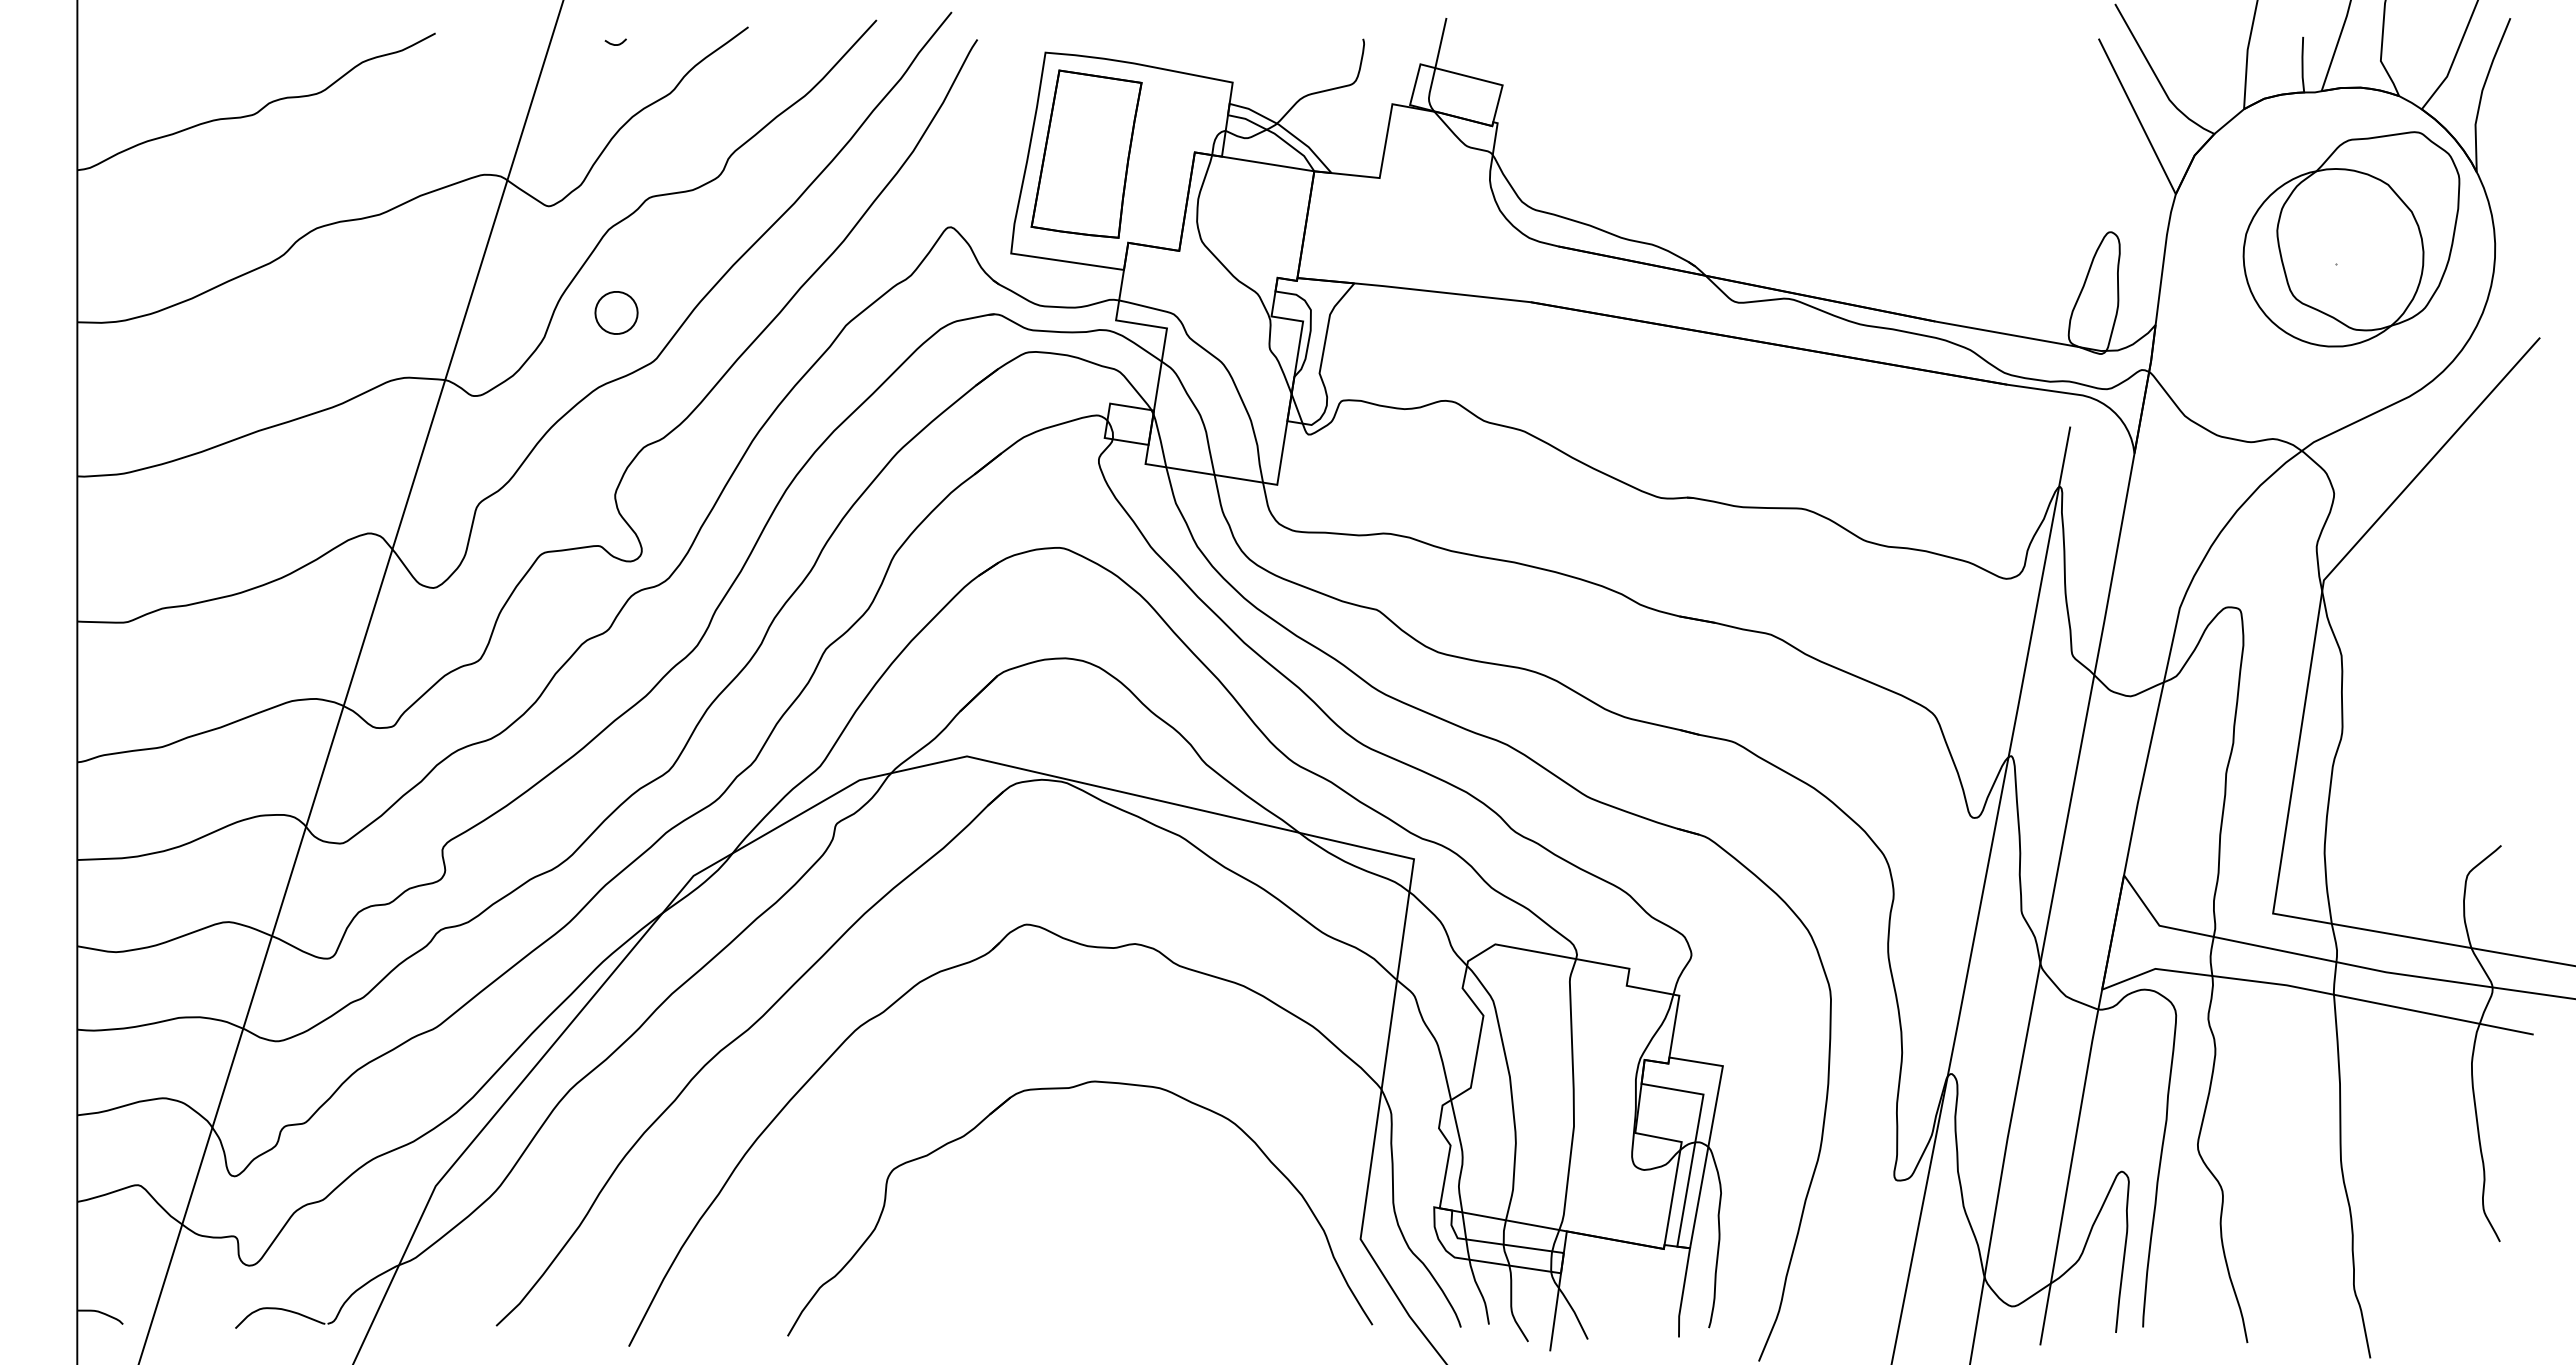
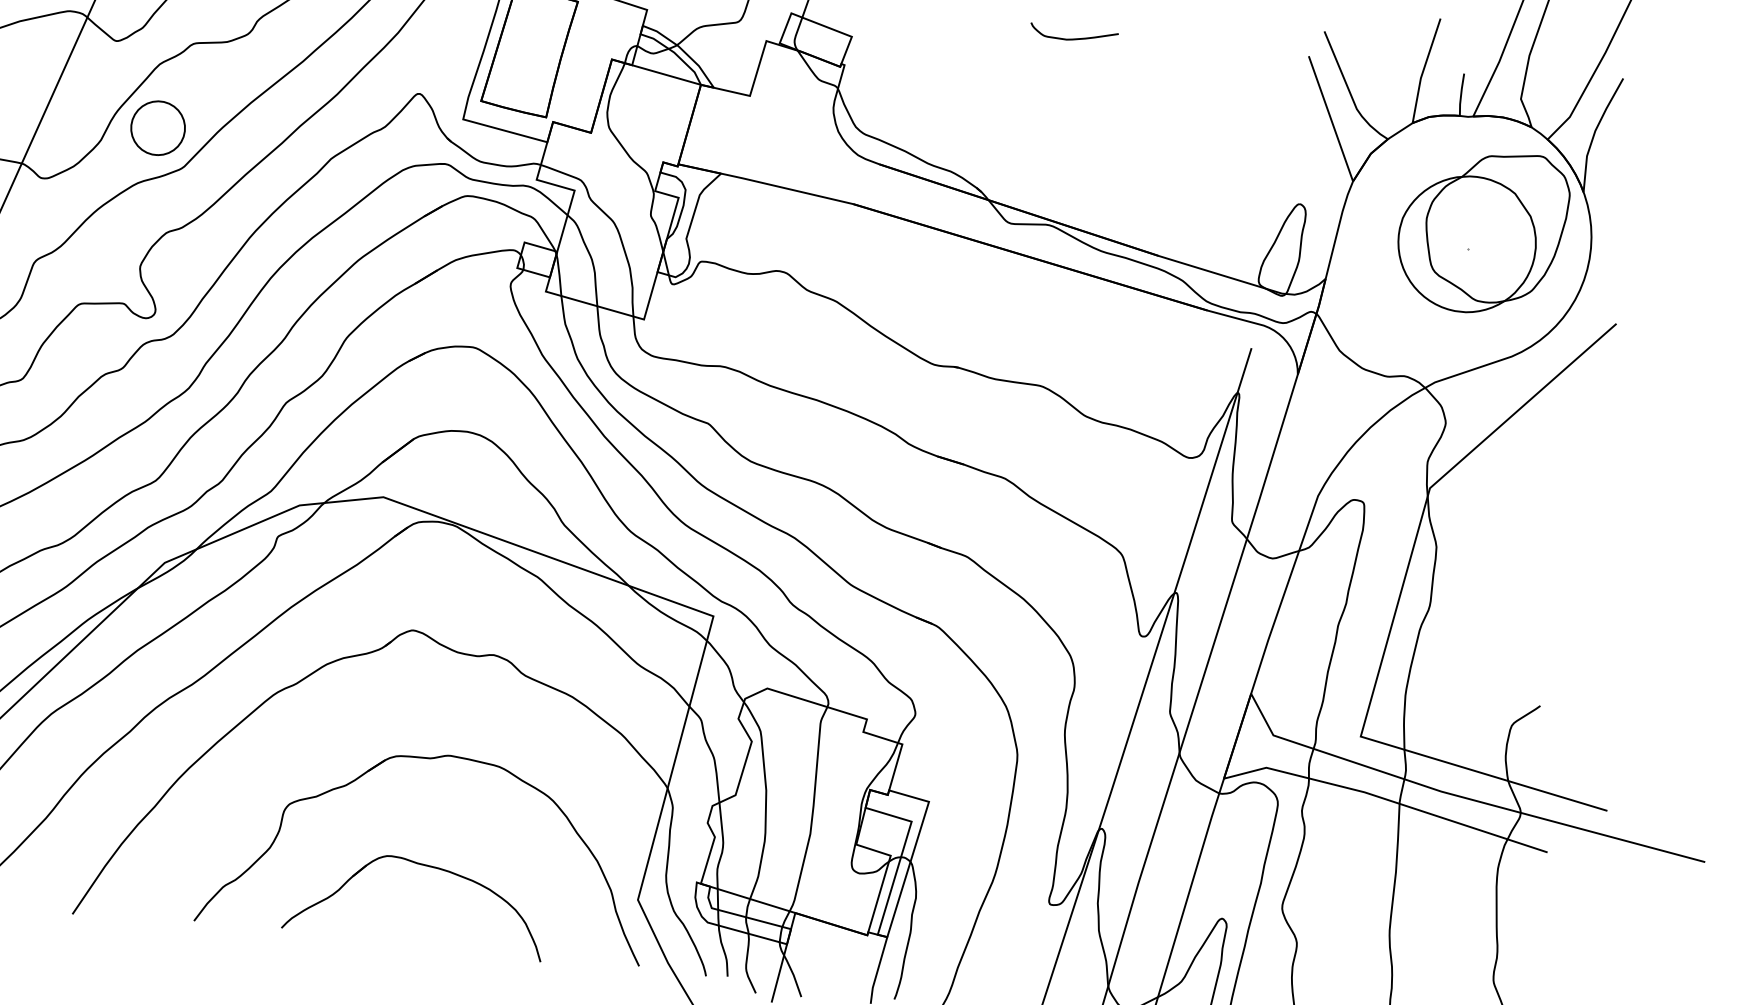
curve: (1791, 52) -> (1074, 38), added
part: (616, 312) -> (158, 127), size x1.67
part: (1076, 1228) -> (423, 865), added

